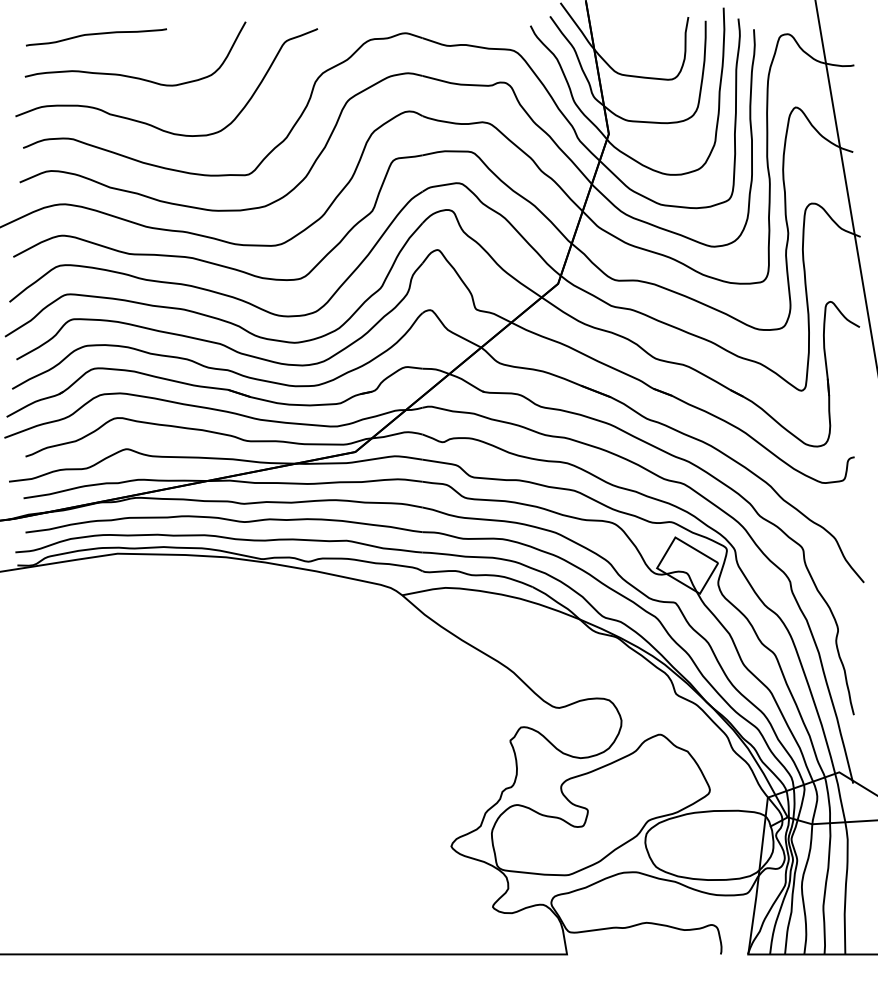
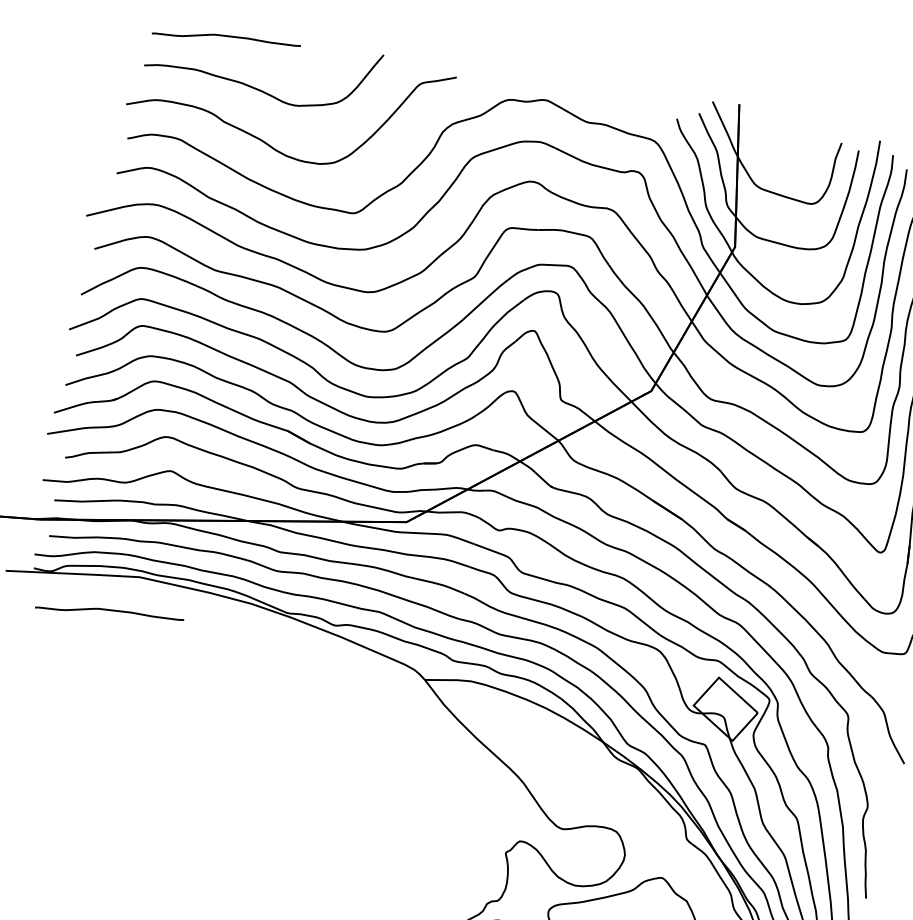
curve: (96, 590) -> (110, 610), added

